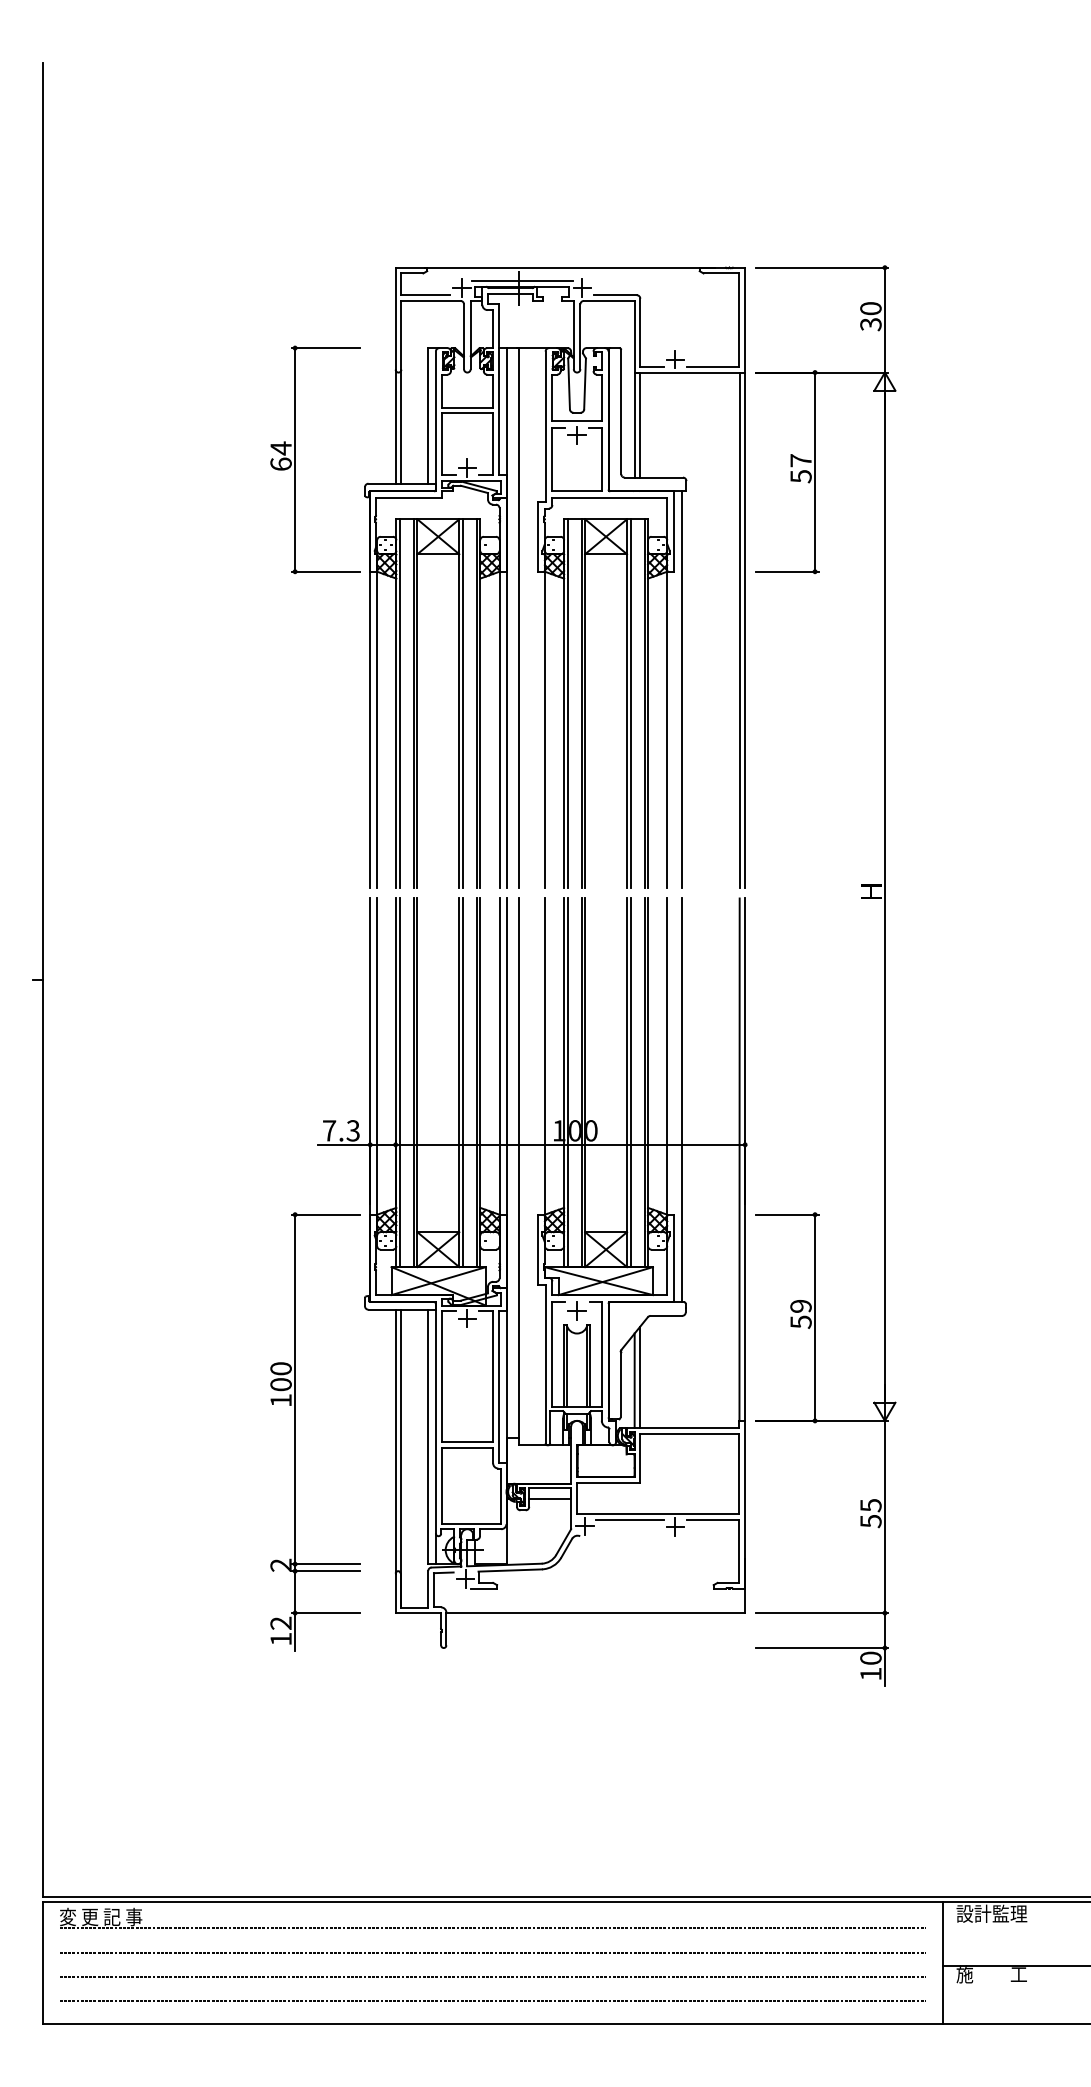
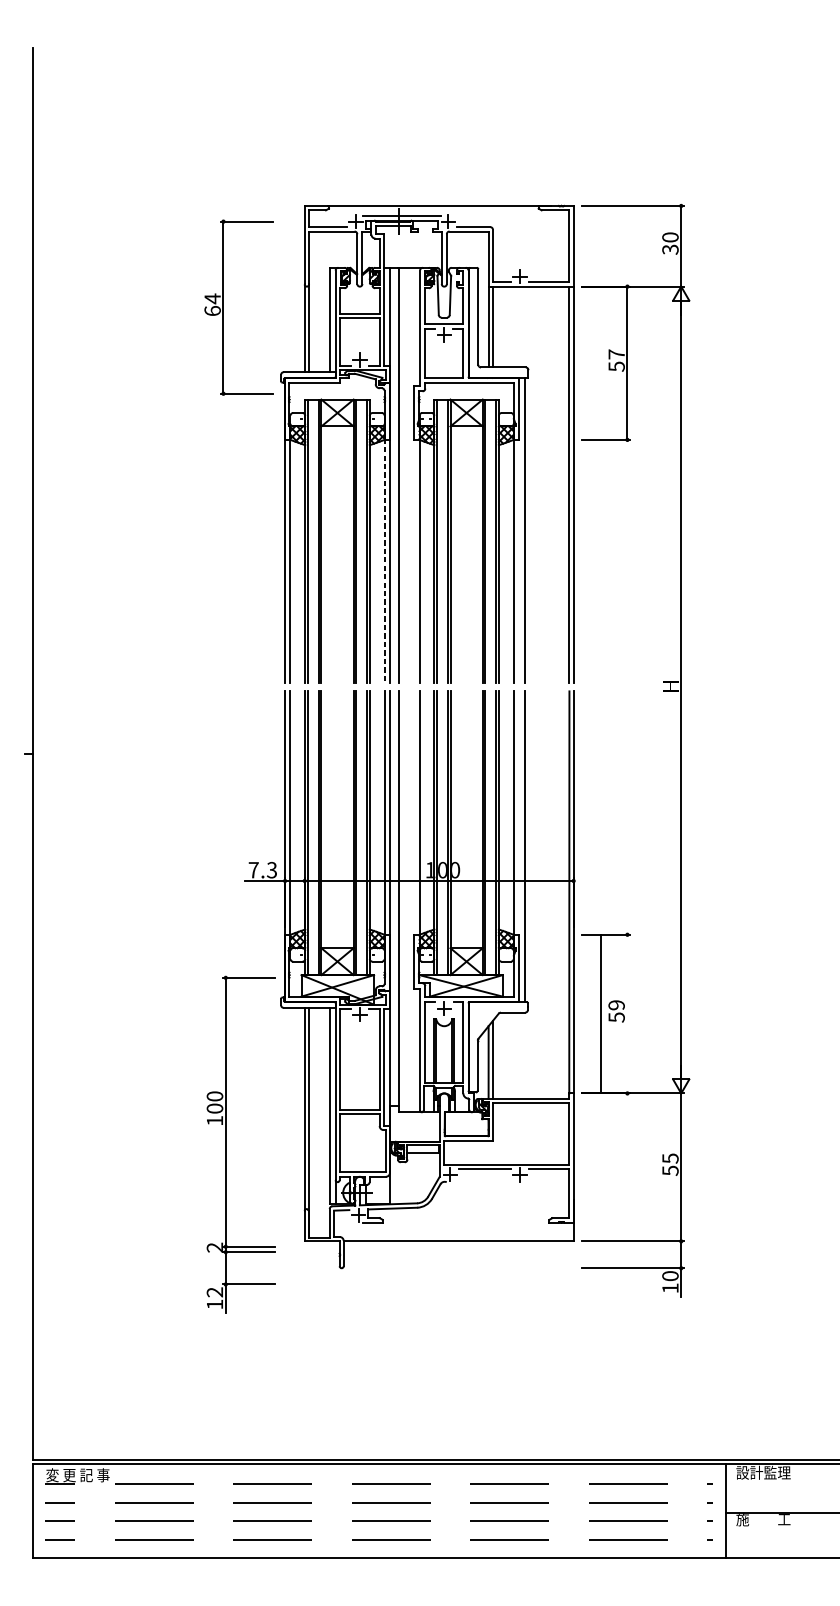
part: (295, 459) -> (223, 307), moved
line: (499, 729) -> (384, 561), solid -> dashed
line: (815, 1317) -> (600, 1013), moved
part: (295, 1431) -> (226, 1144), moved

